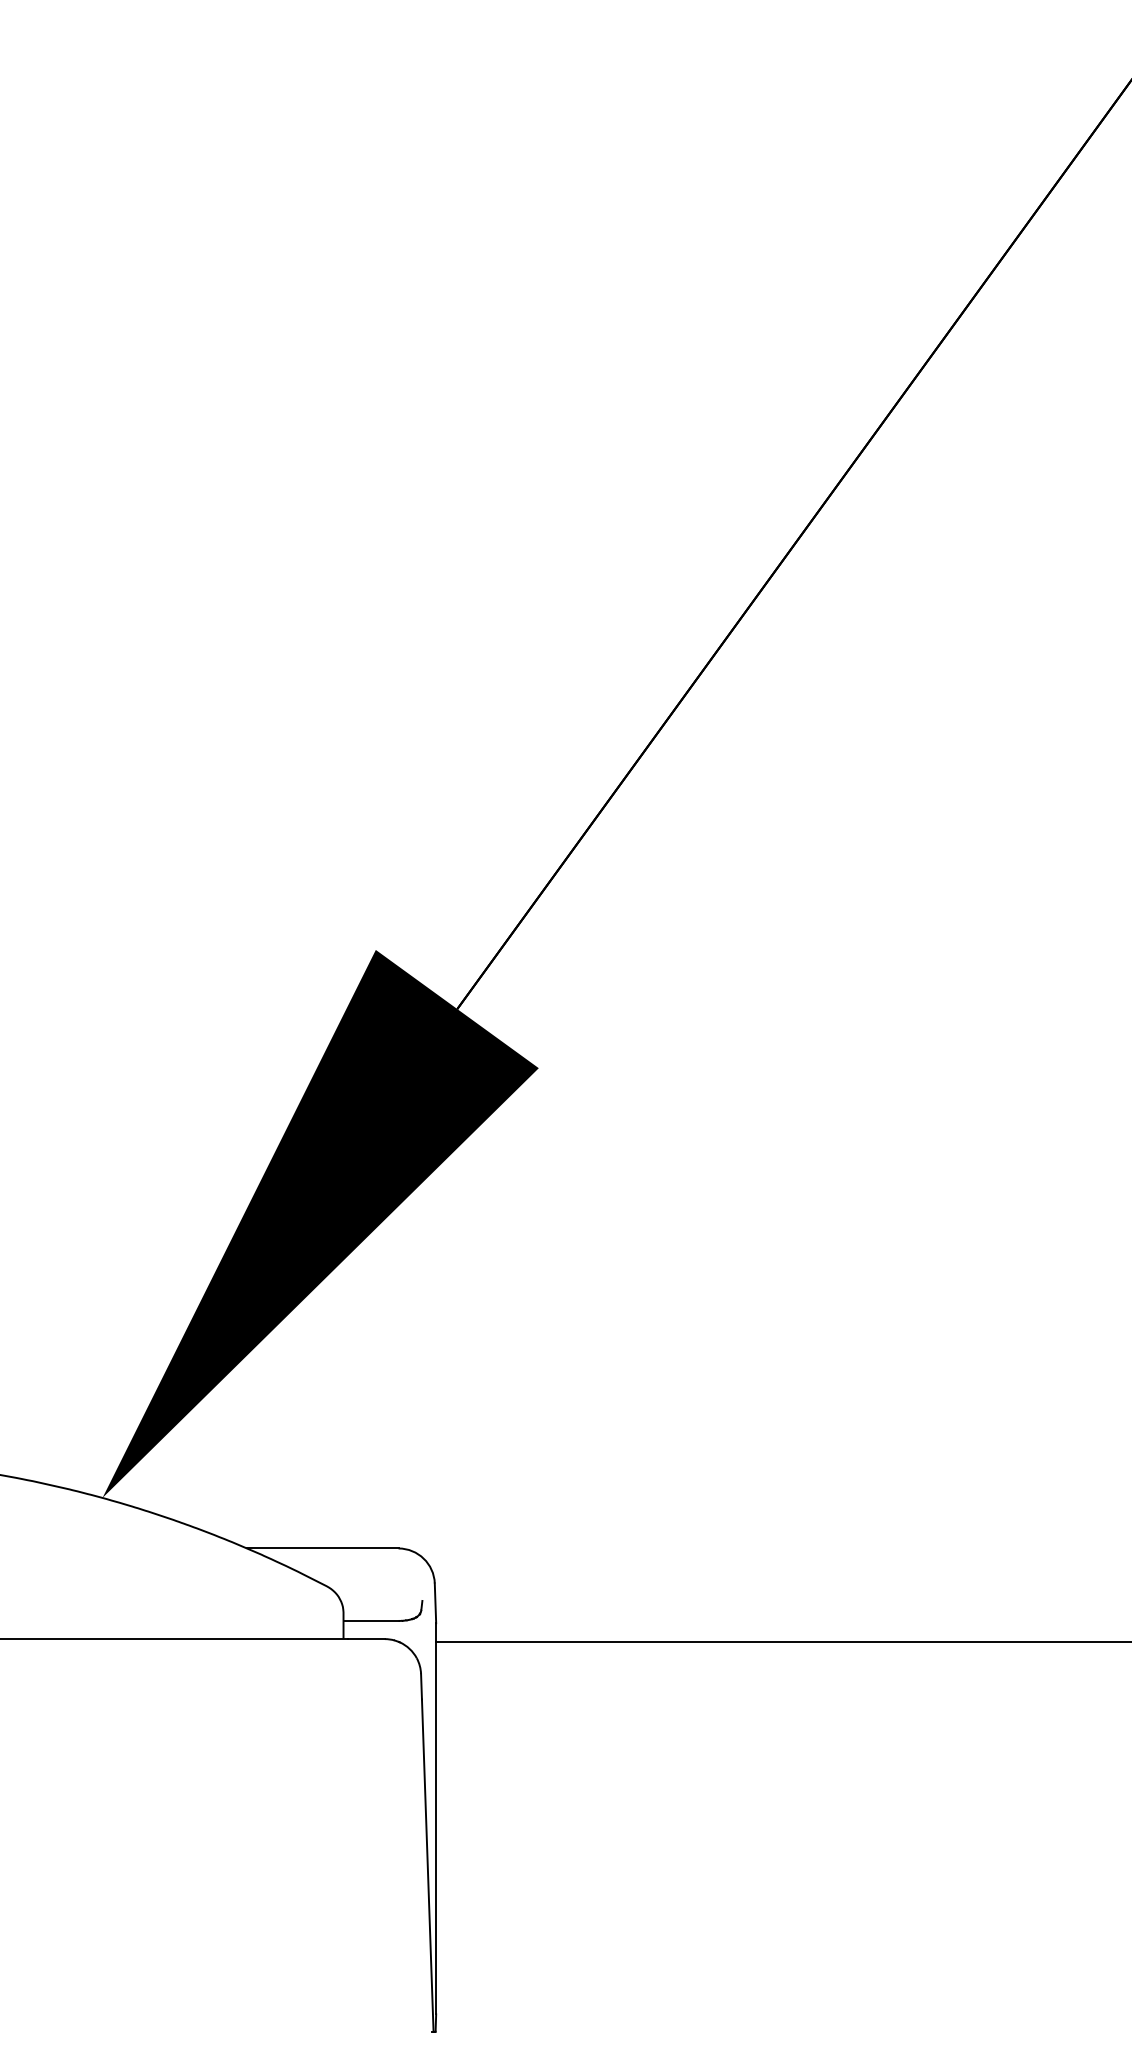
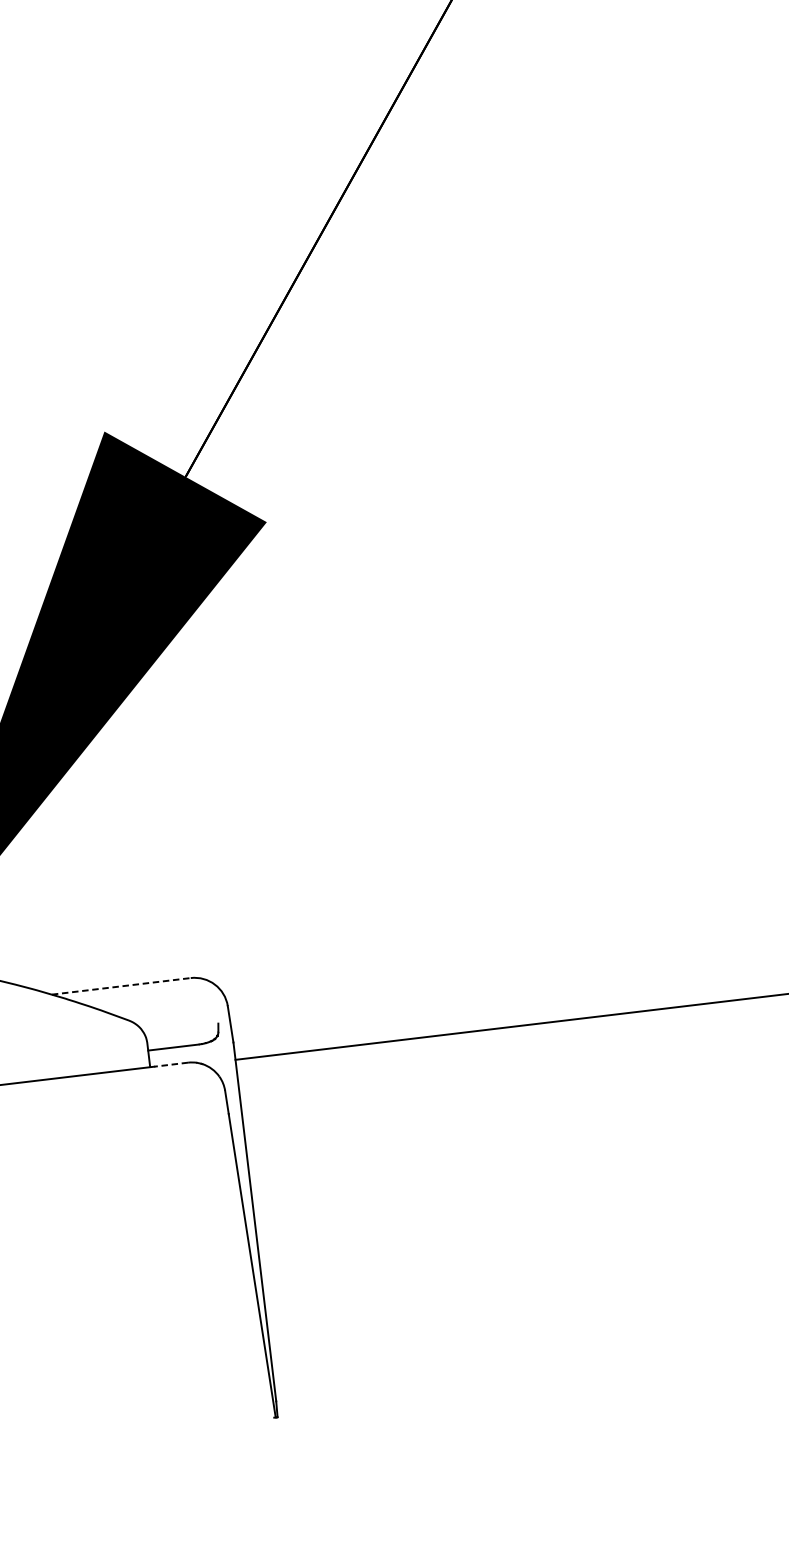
line: (322, 1548) -> (121, 986), solid -> dashed
line: (365, 1639) -> (170, 1065), solid -> dashed

